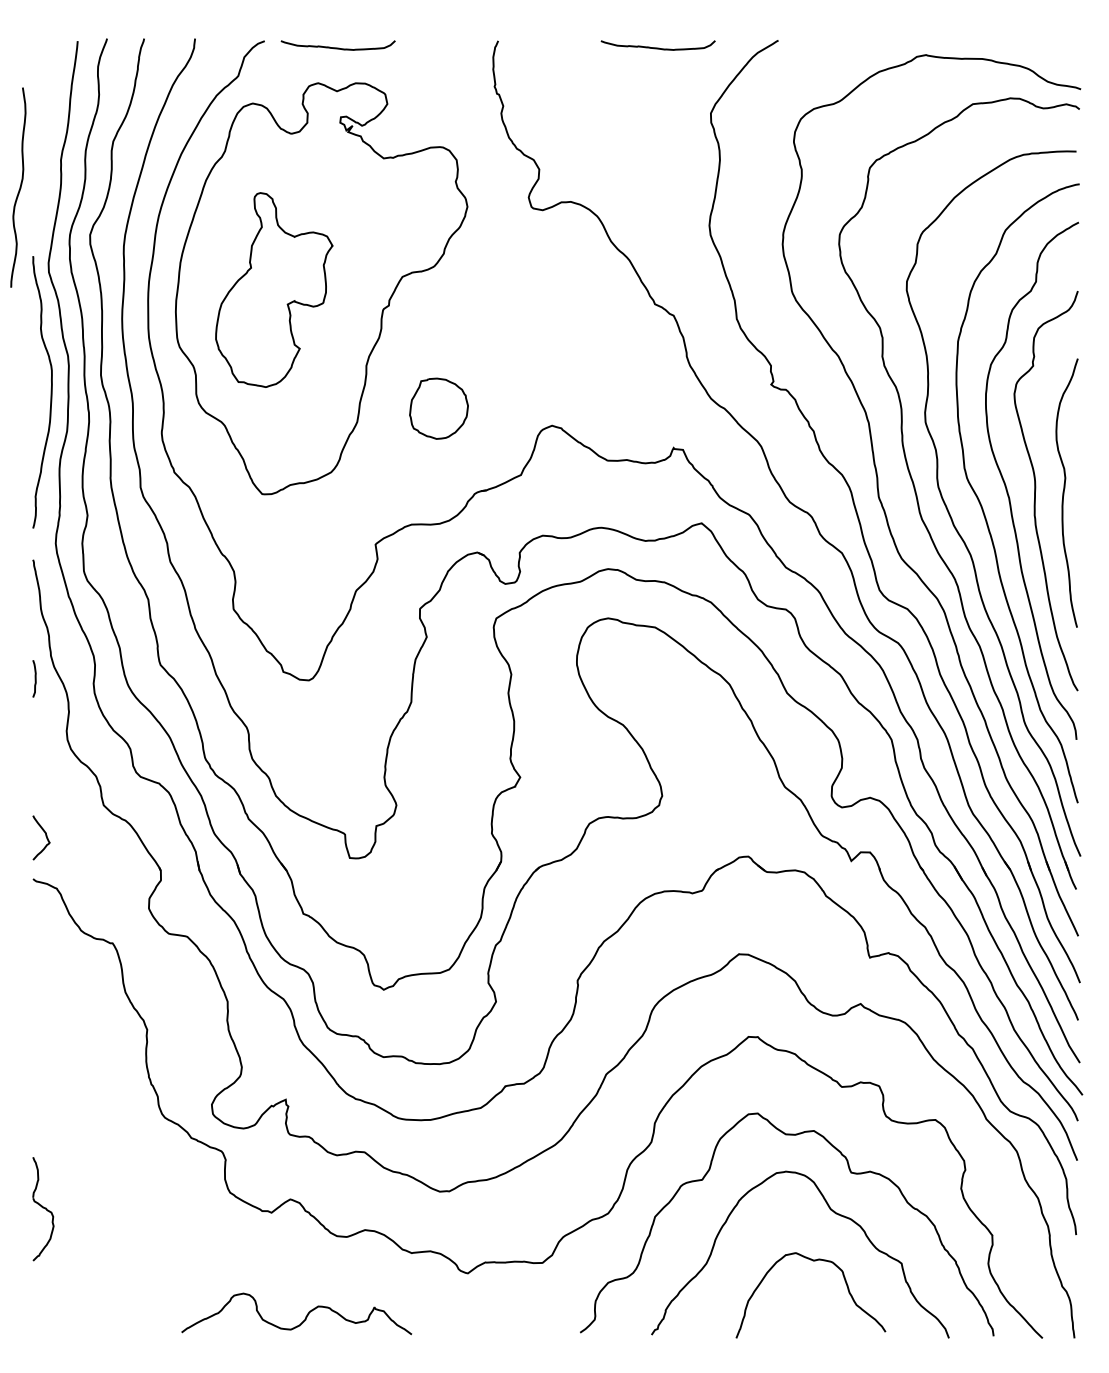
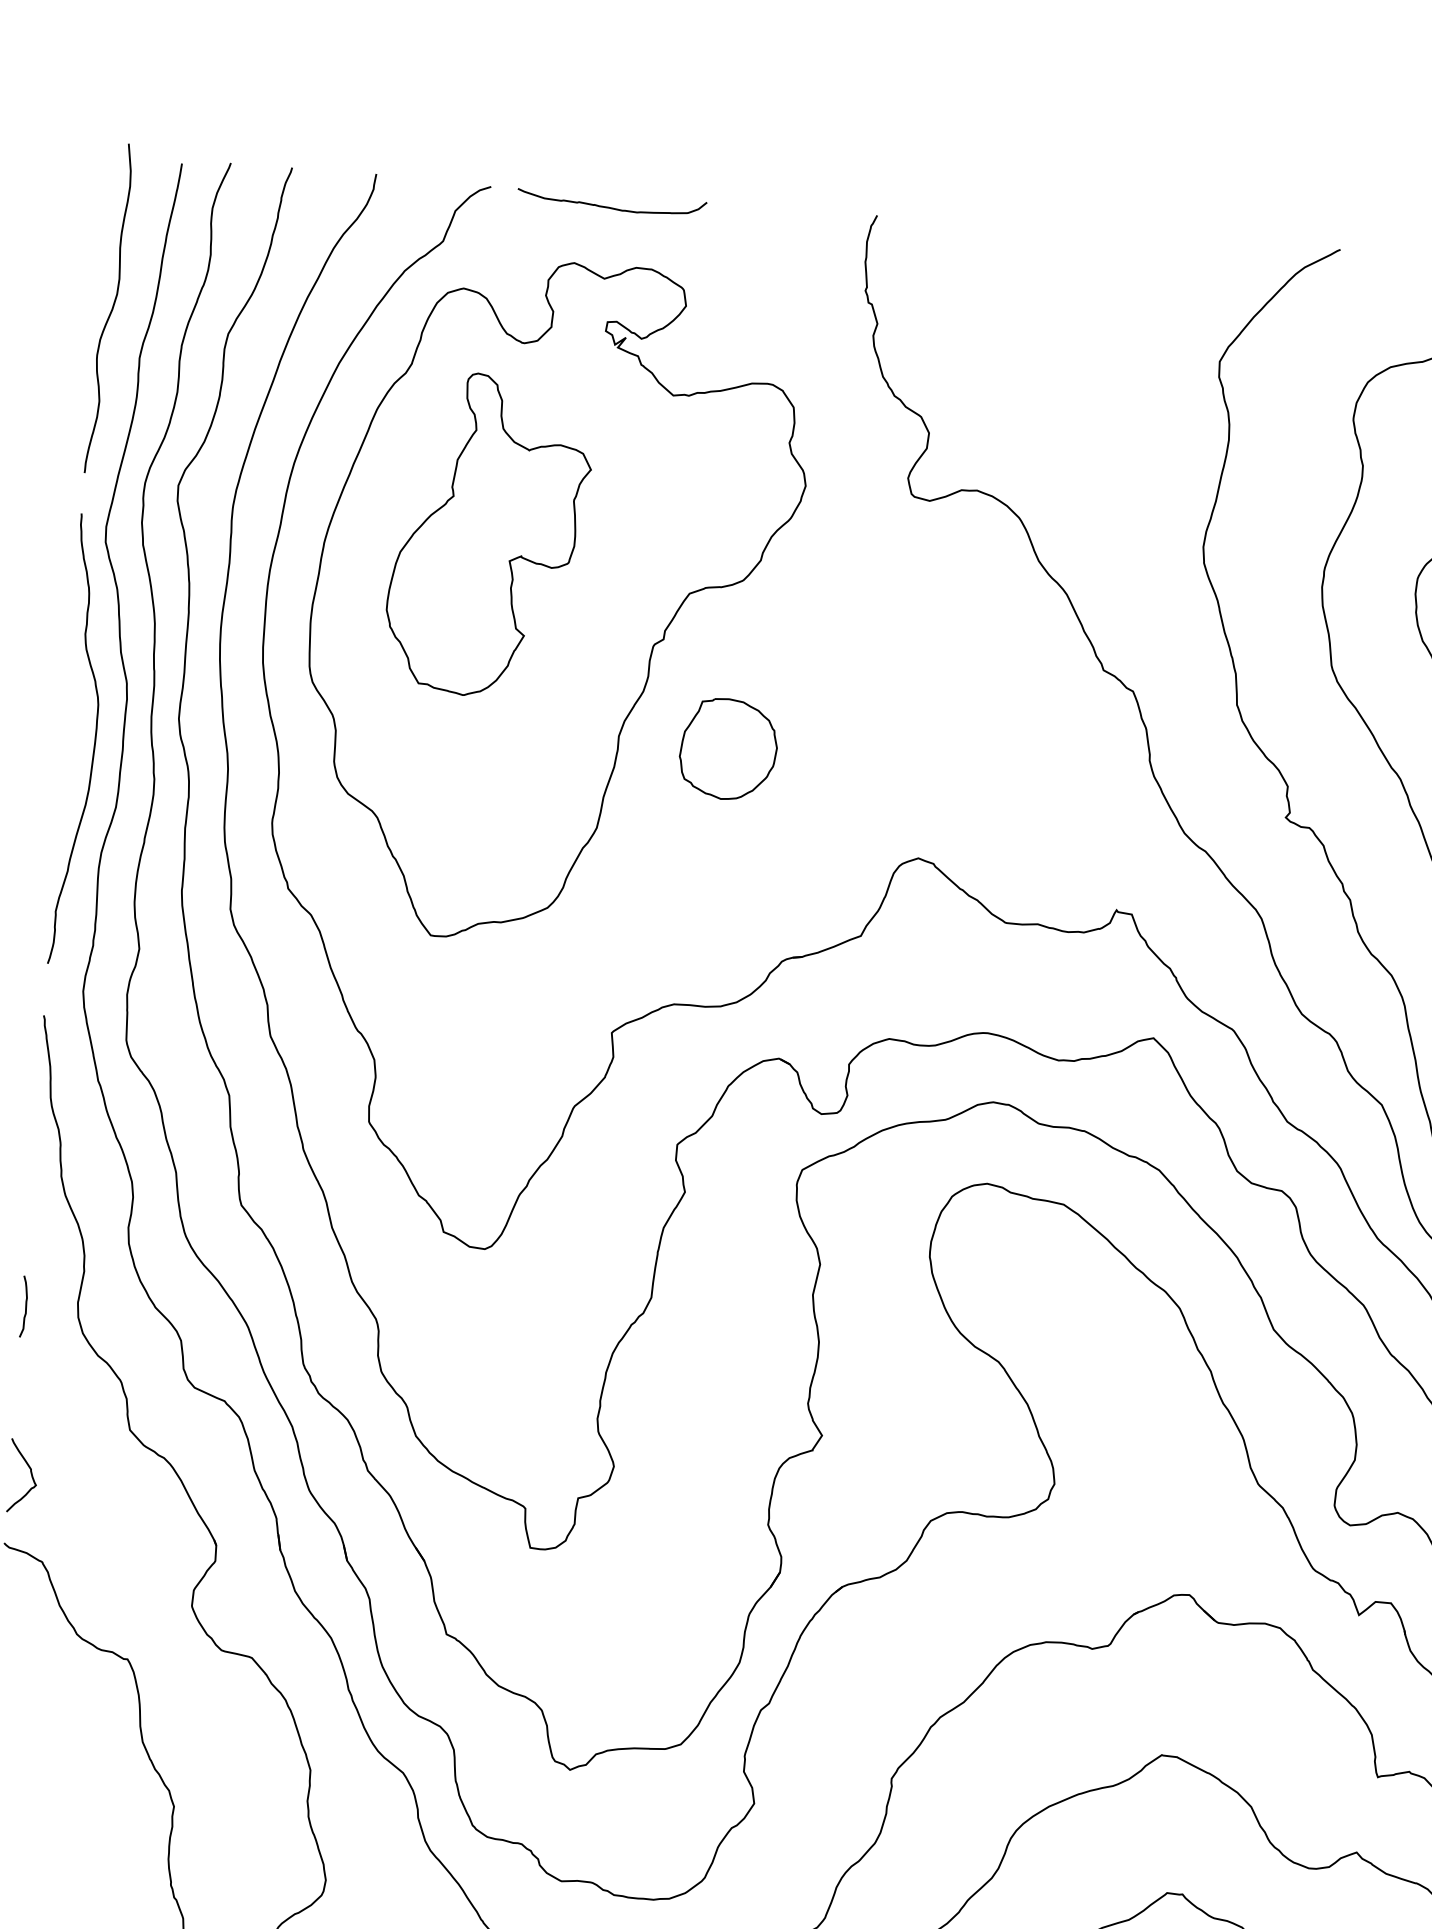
curve: (657, 47) -> (1139, 246), removed
curve: (19, 187) -> (110, 308), moved
part: (274, 289) -> (489, 534), moved
part: (438, 408) -> (727, 748), moved
curve: (34, 678) -> (24, 1306), moved

